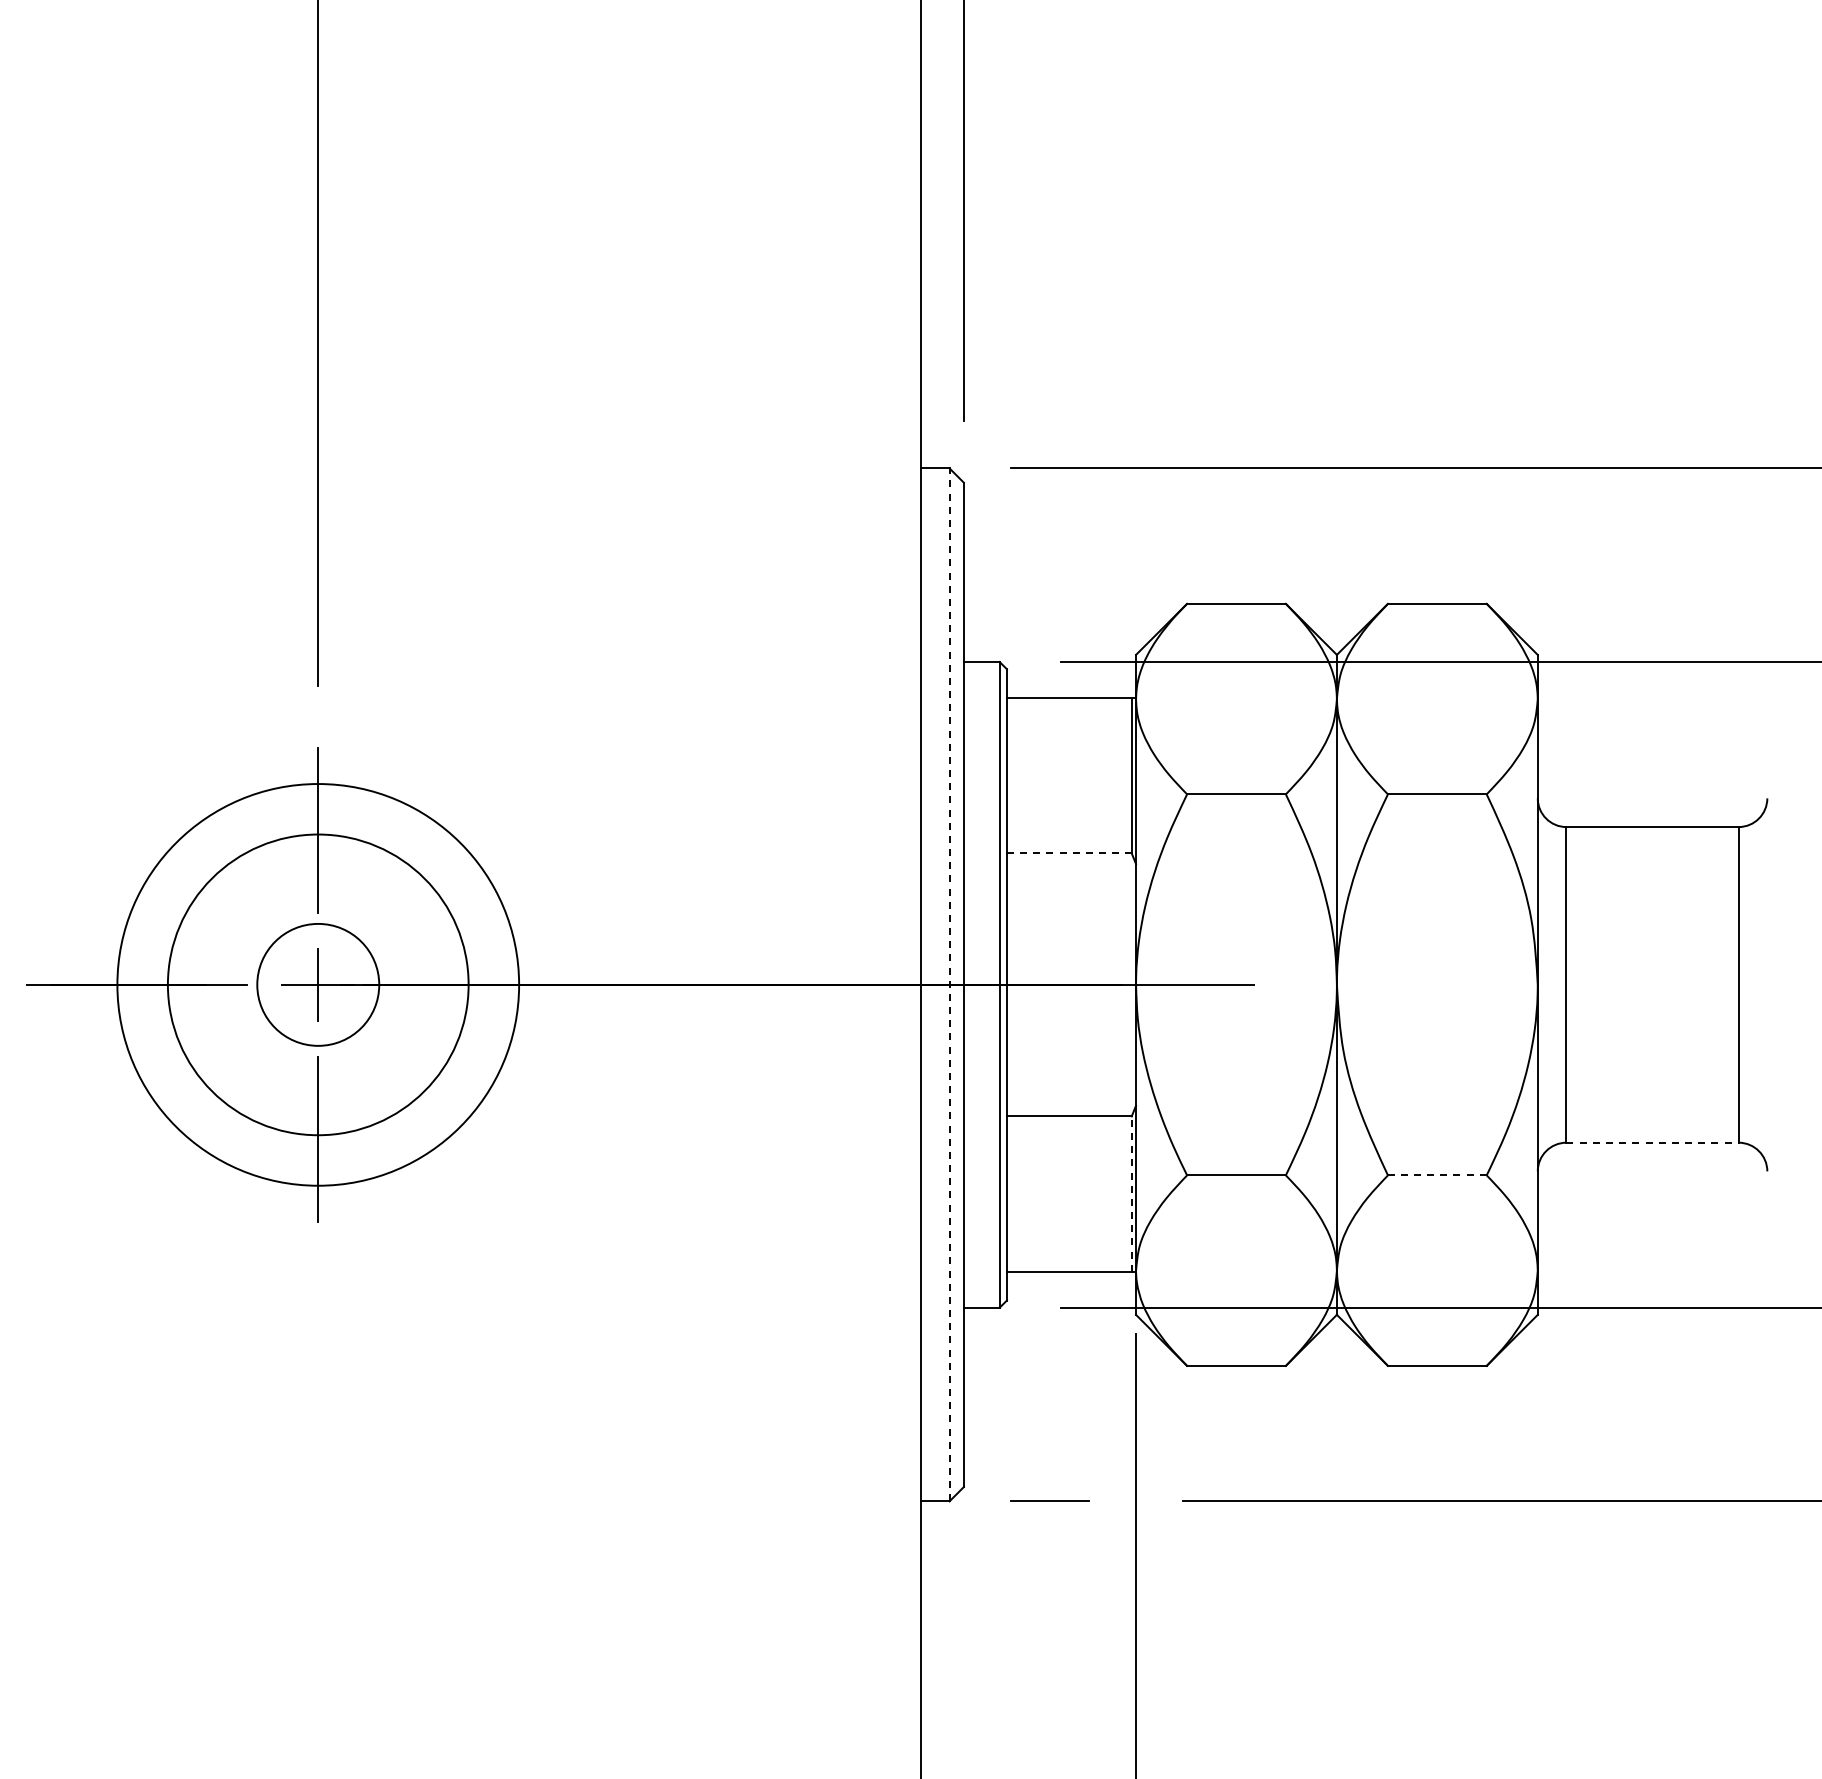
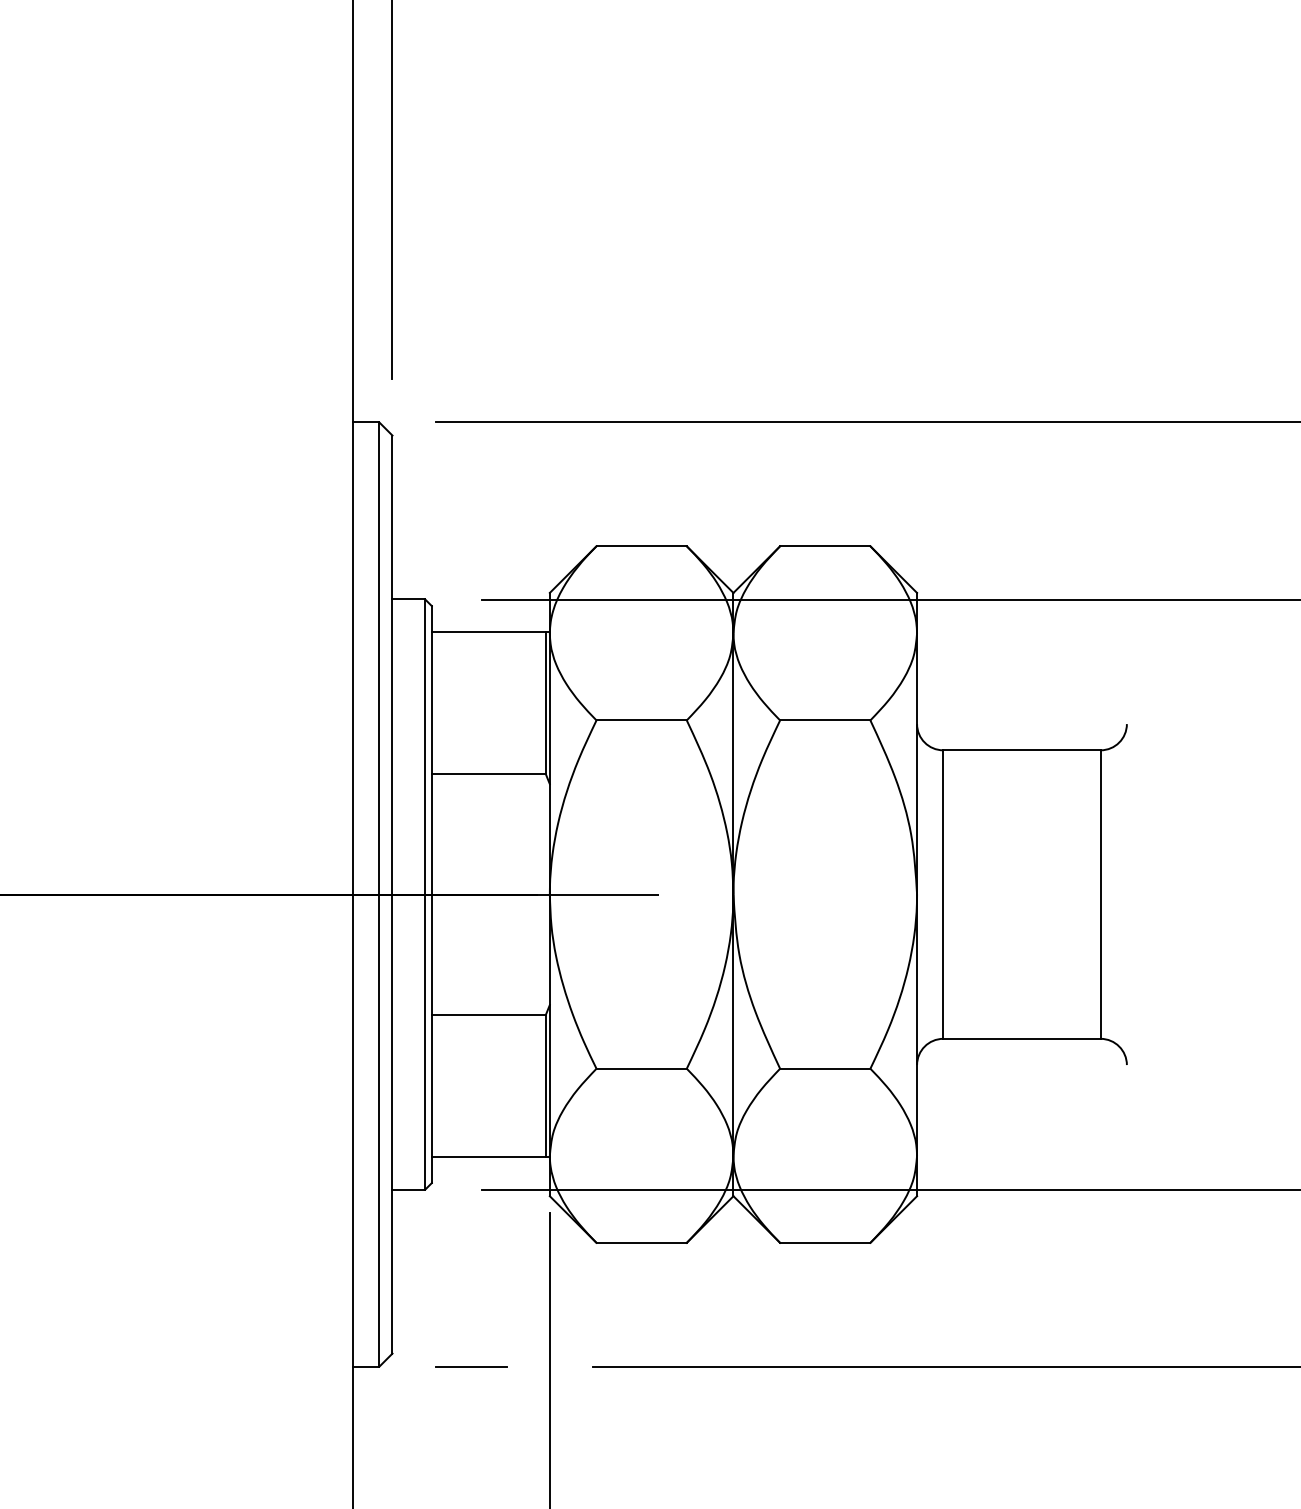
line: (1069, 853) -> (489, 774), dashed -> solid
line: (949, 984) -> (379, 894), dashed -> solid
line: (1653, 1142) -> (1022, 1038), dashed -> solid
line: (1436, 1175) -> (824, 1068), dashed -> solid
line: (1131, 1194) -> (545, 1086), dashed -> solid

